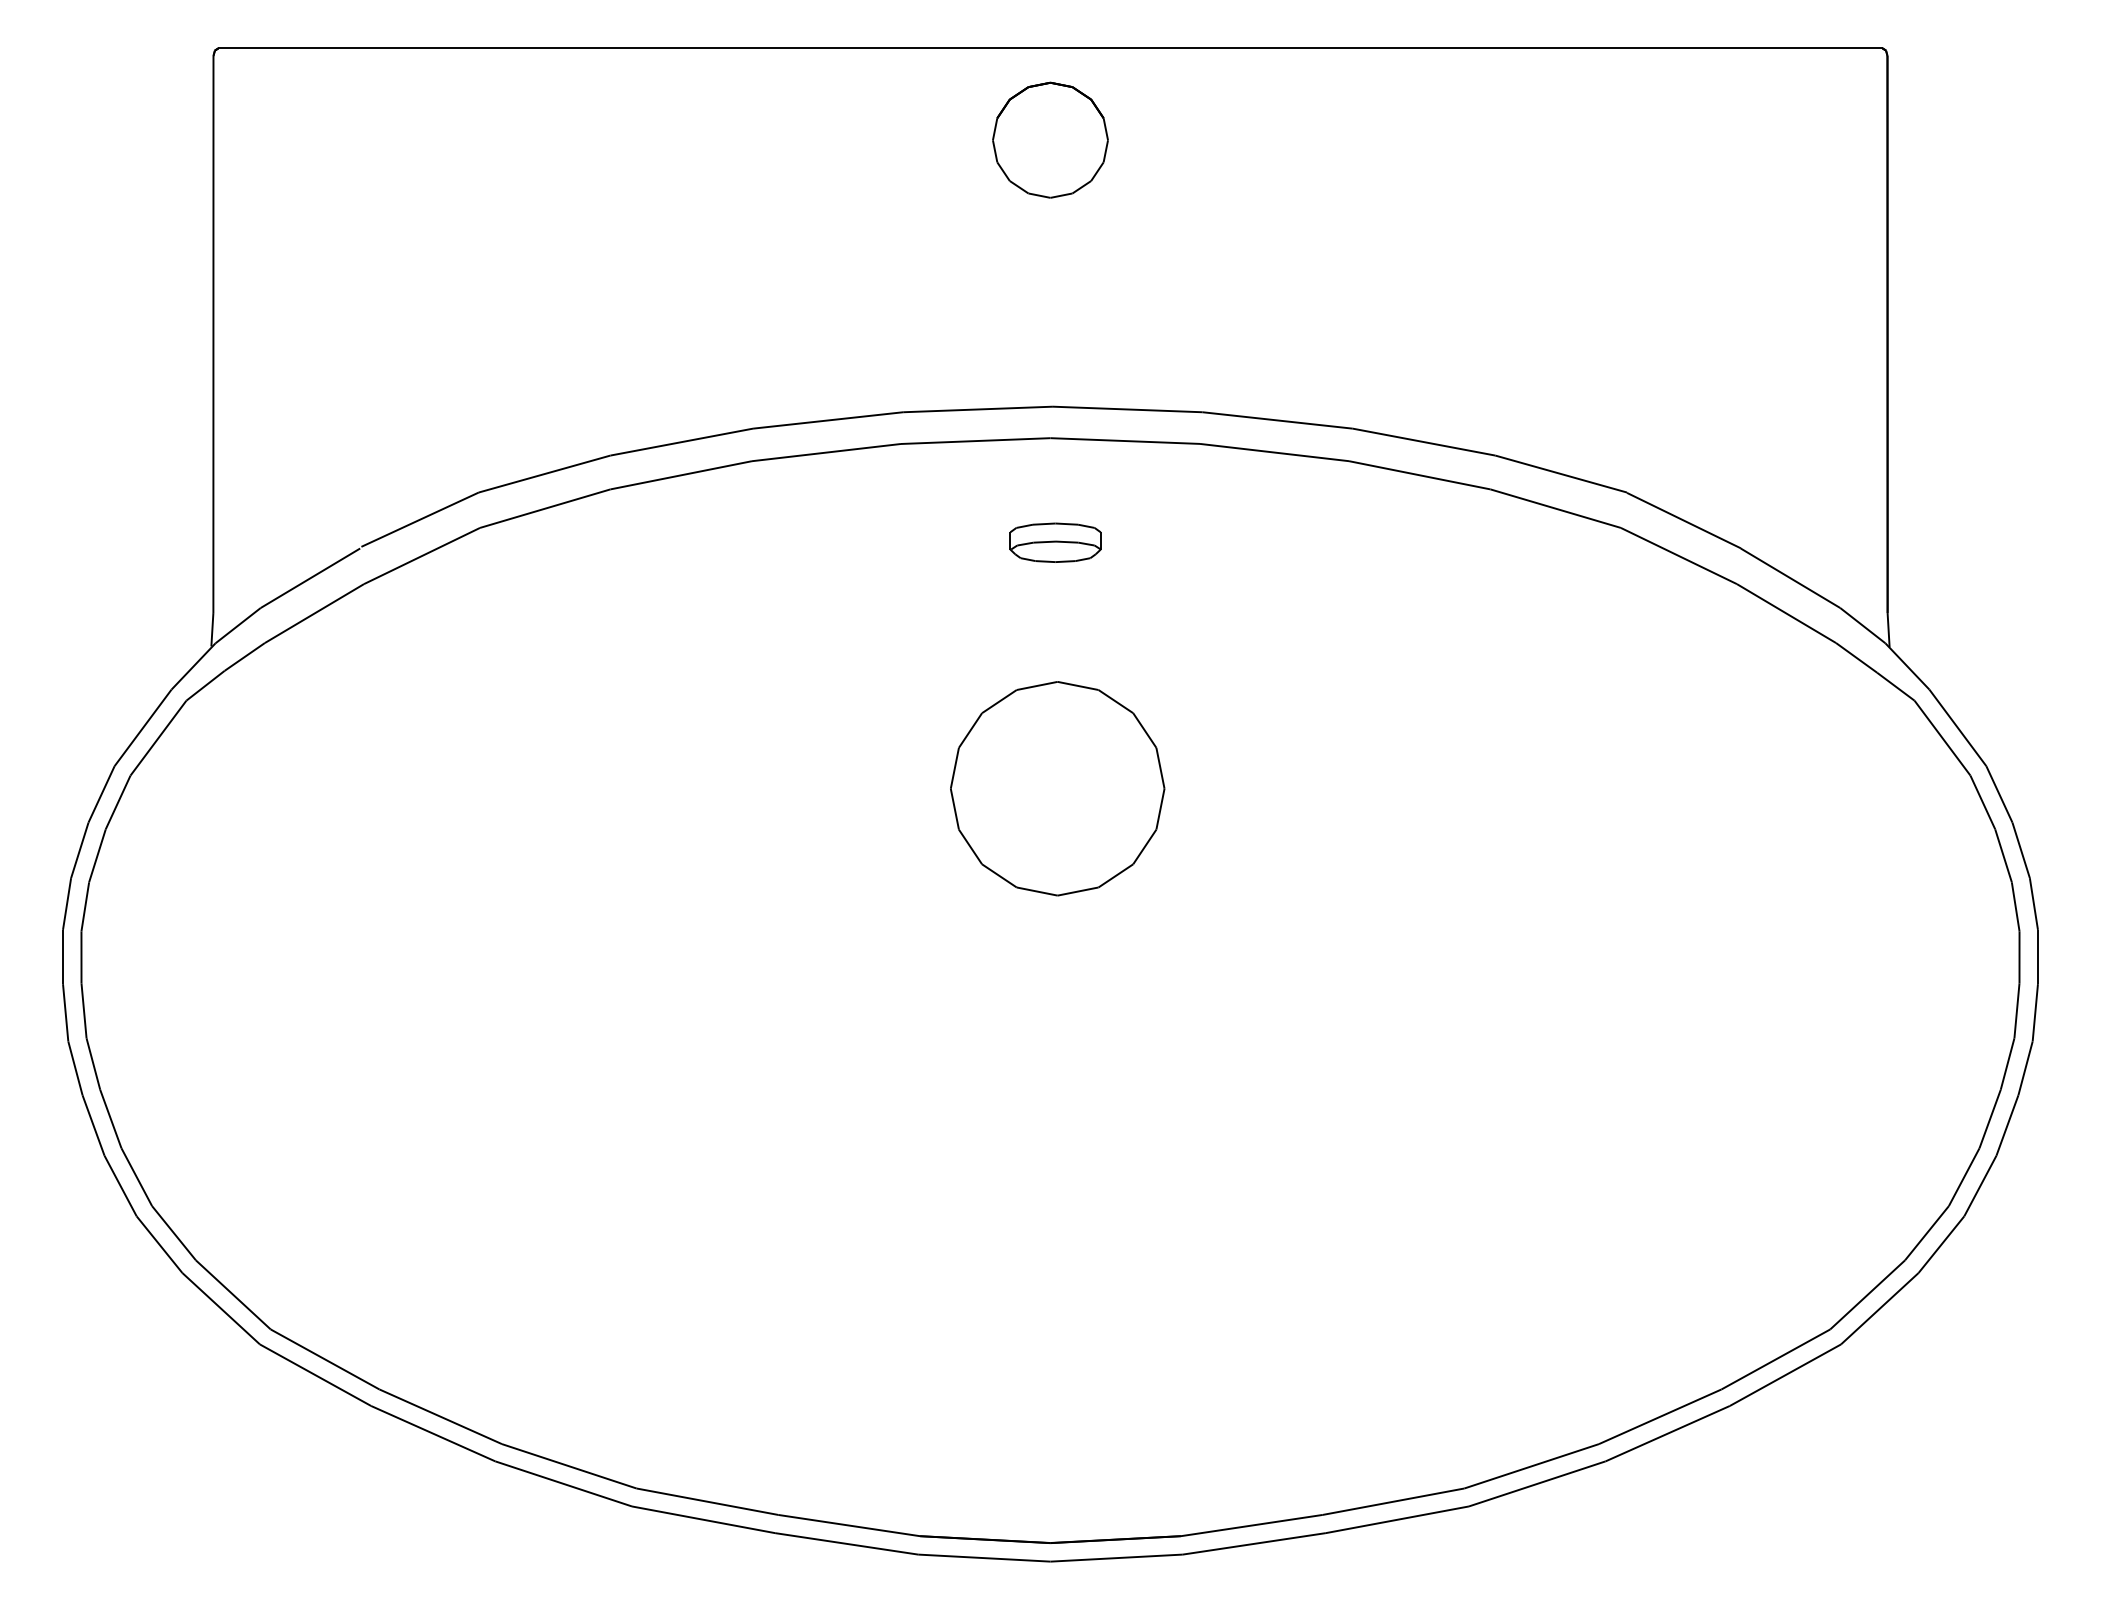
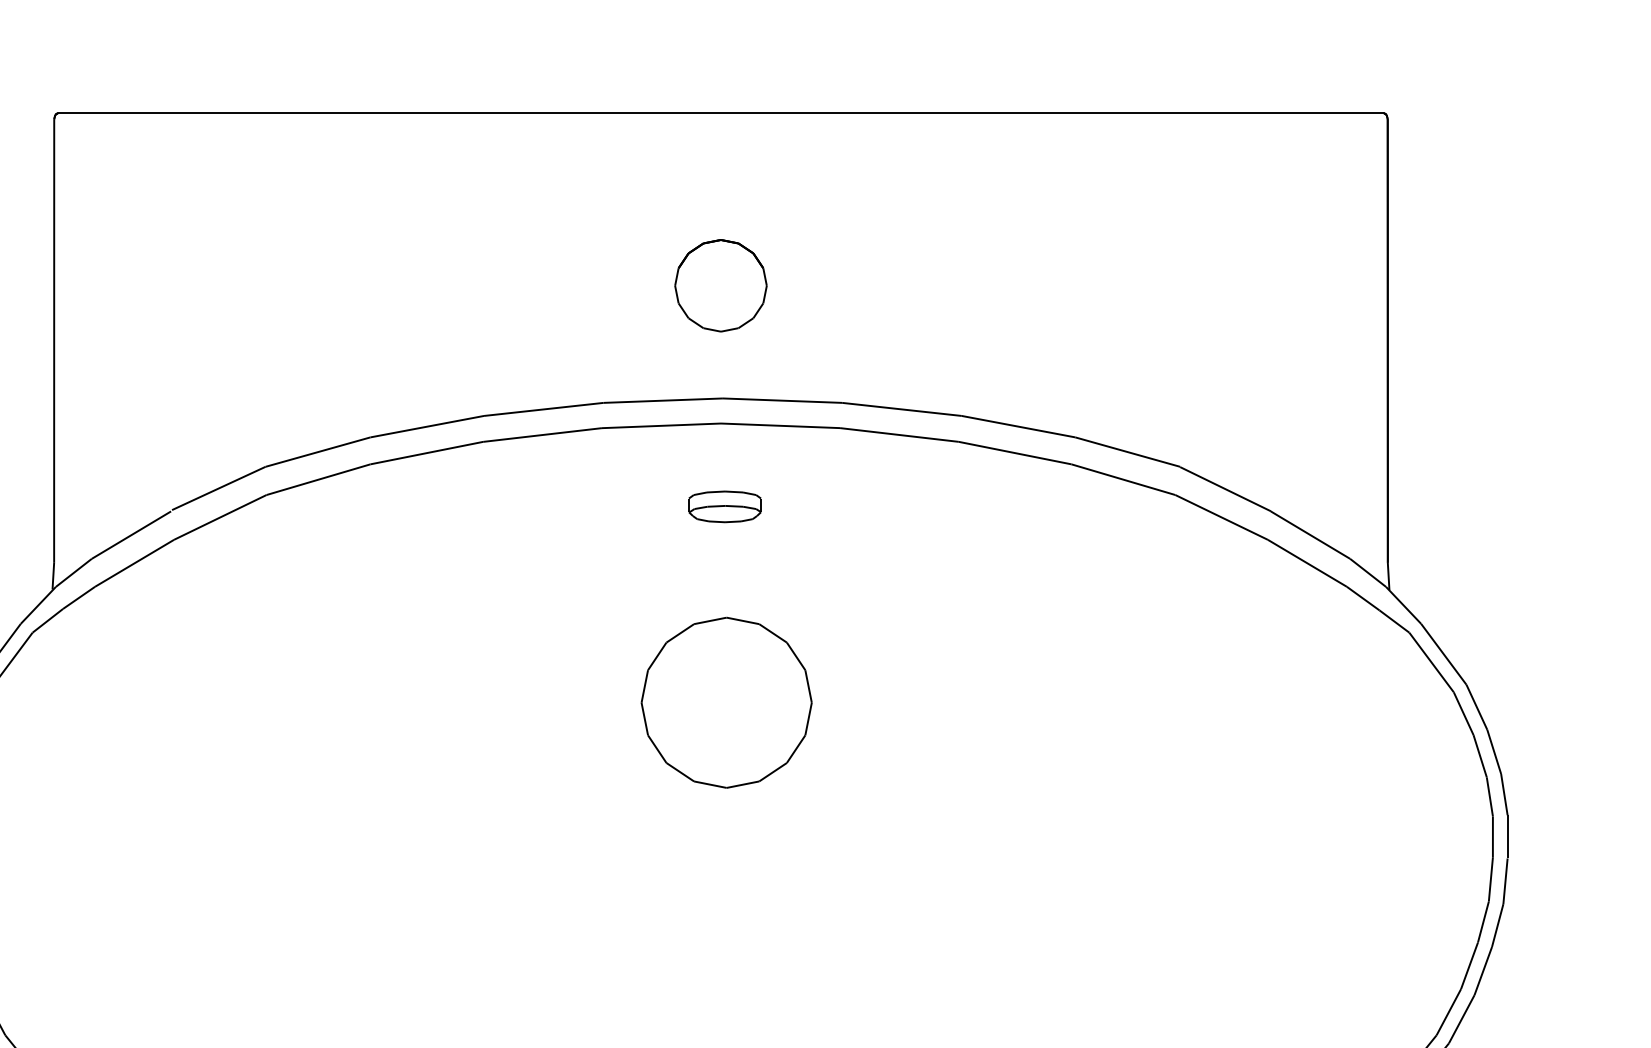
part: (1050, 139) -> (720, 285), moved

